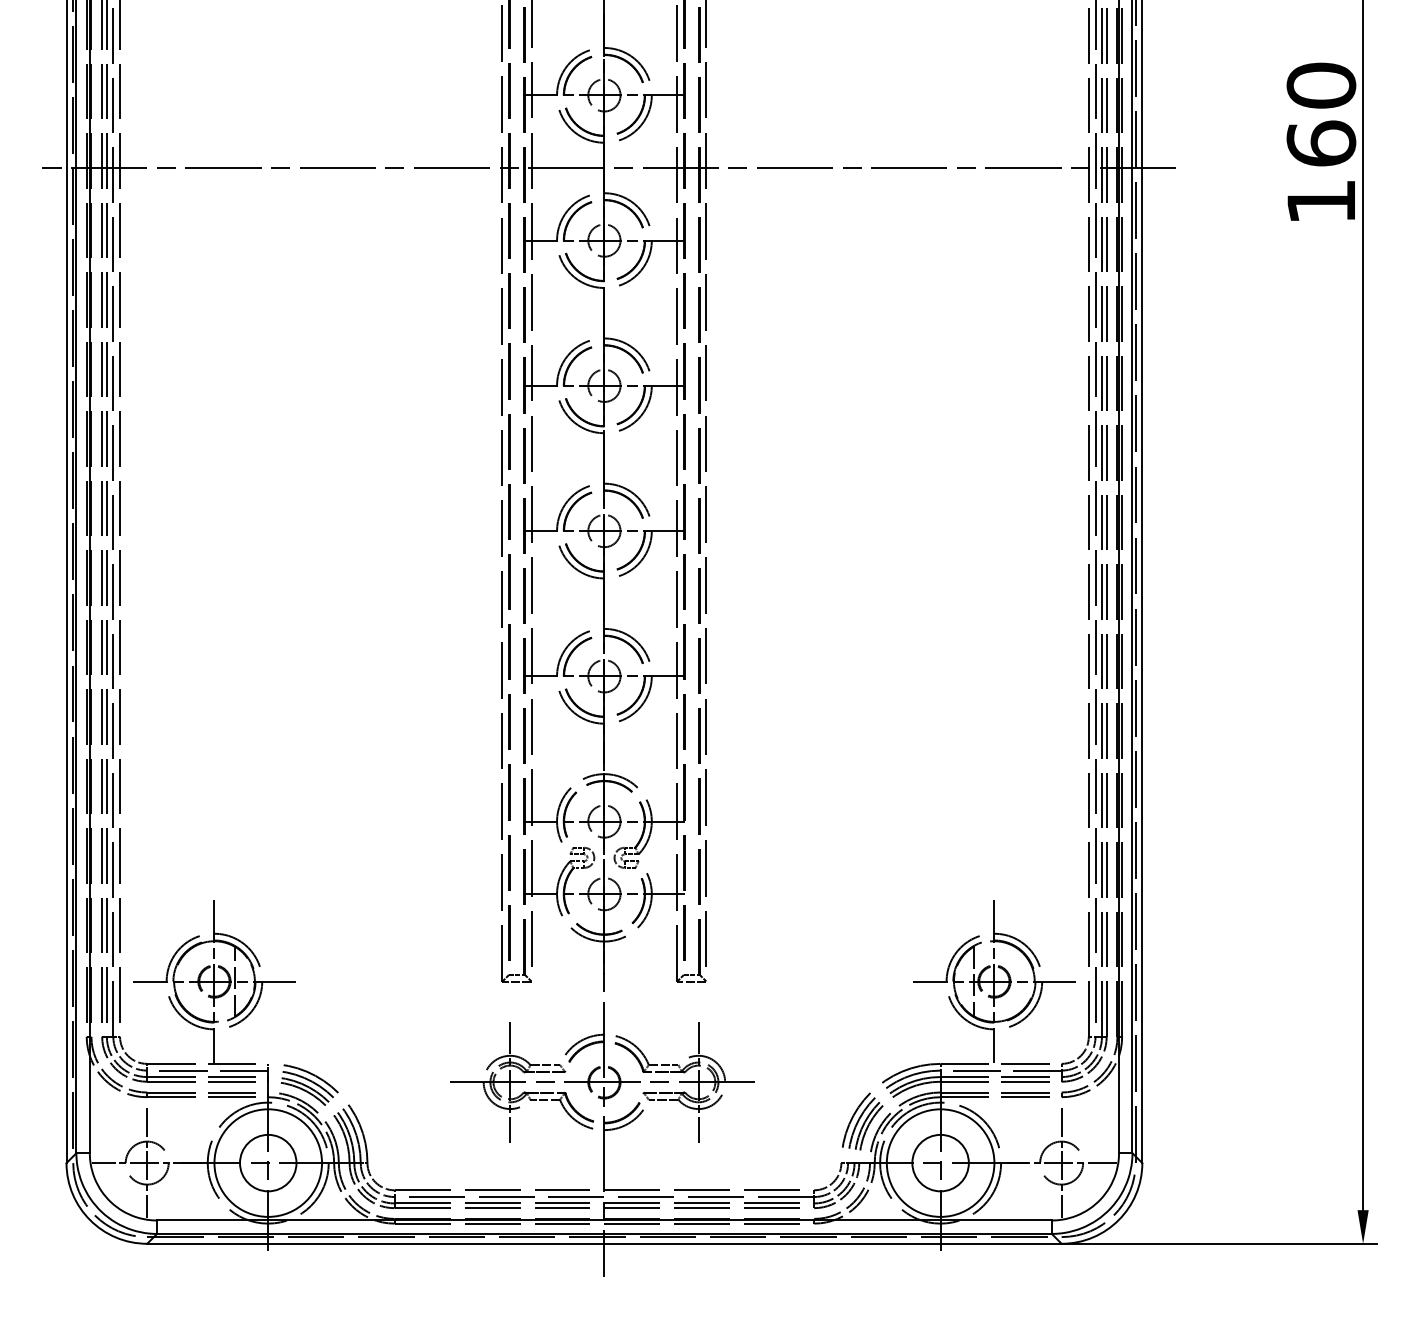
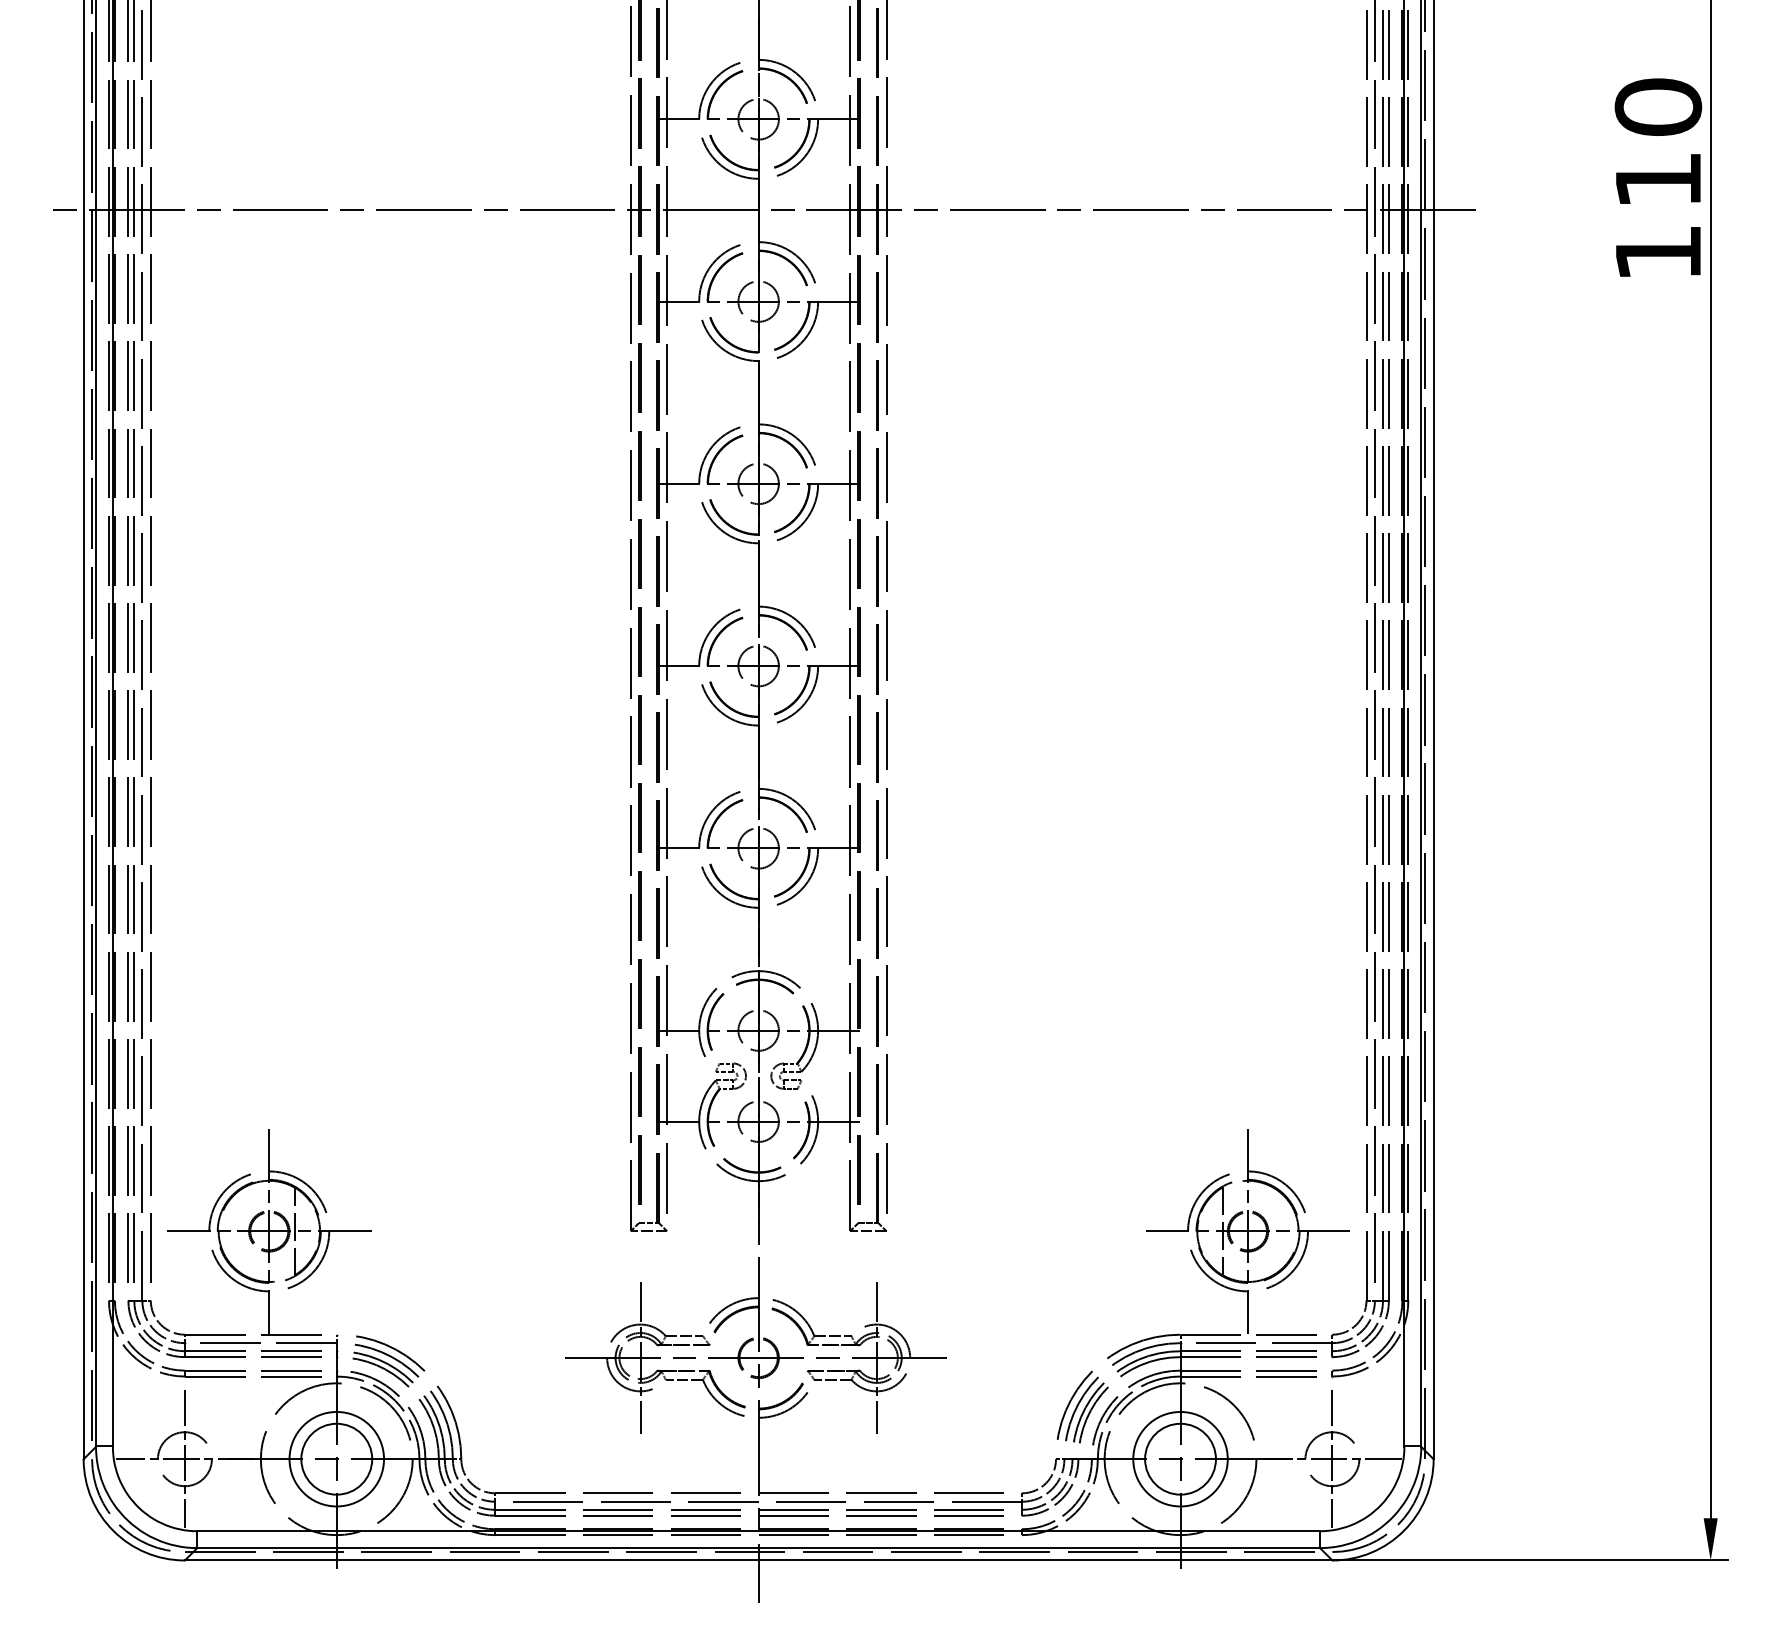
text: (1321, 143) -> (1658, 179), 160 -> 110
circle: (268, 1162) -> (336, 1458), size x0.7
circle: (940, 1162) -> (1180, 1458), size x0.7

